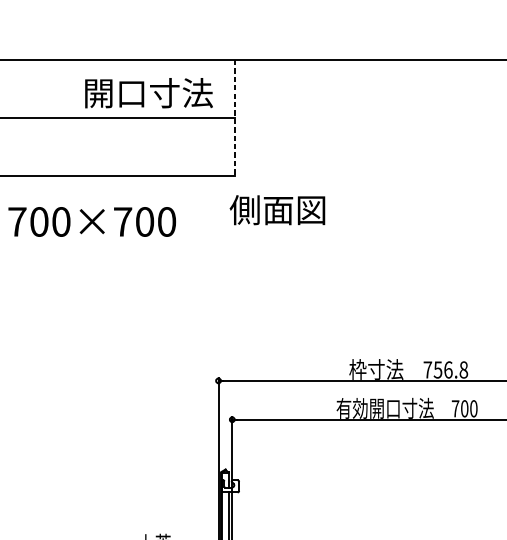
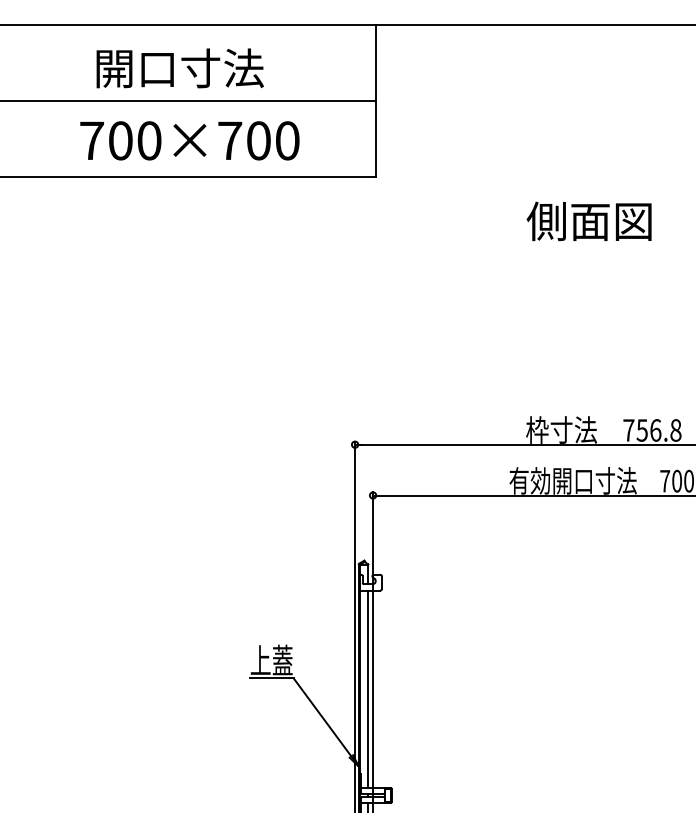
text: (148, 93) -> (179, 68), moved
line: (234, 117) -> (375, 100), dashed -> solid
text: (276, 210) -> (588, 221), moved
text: (91, 221) -> (189, 140), moved

